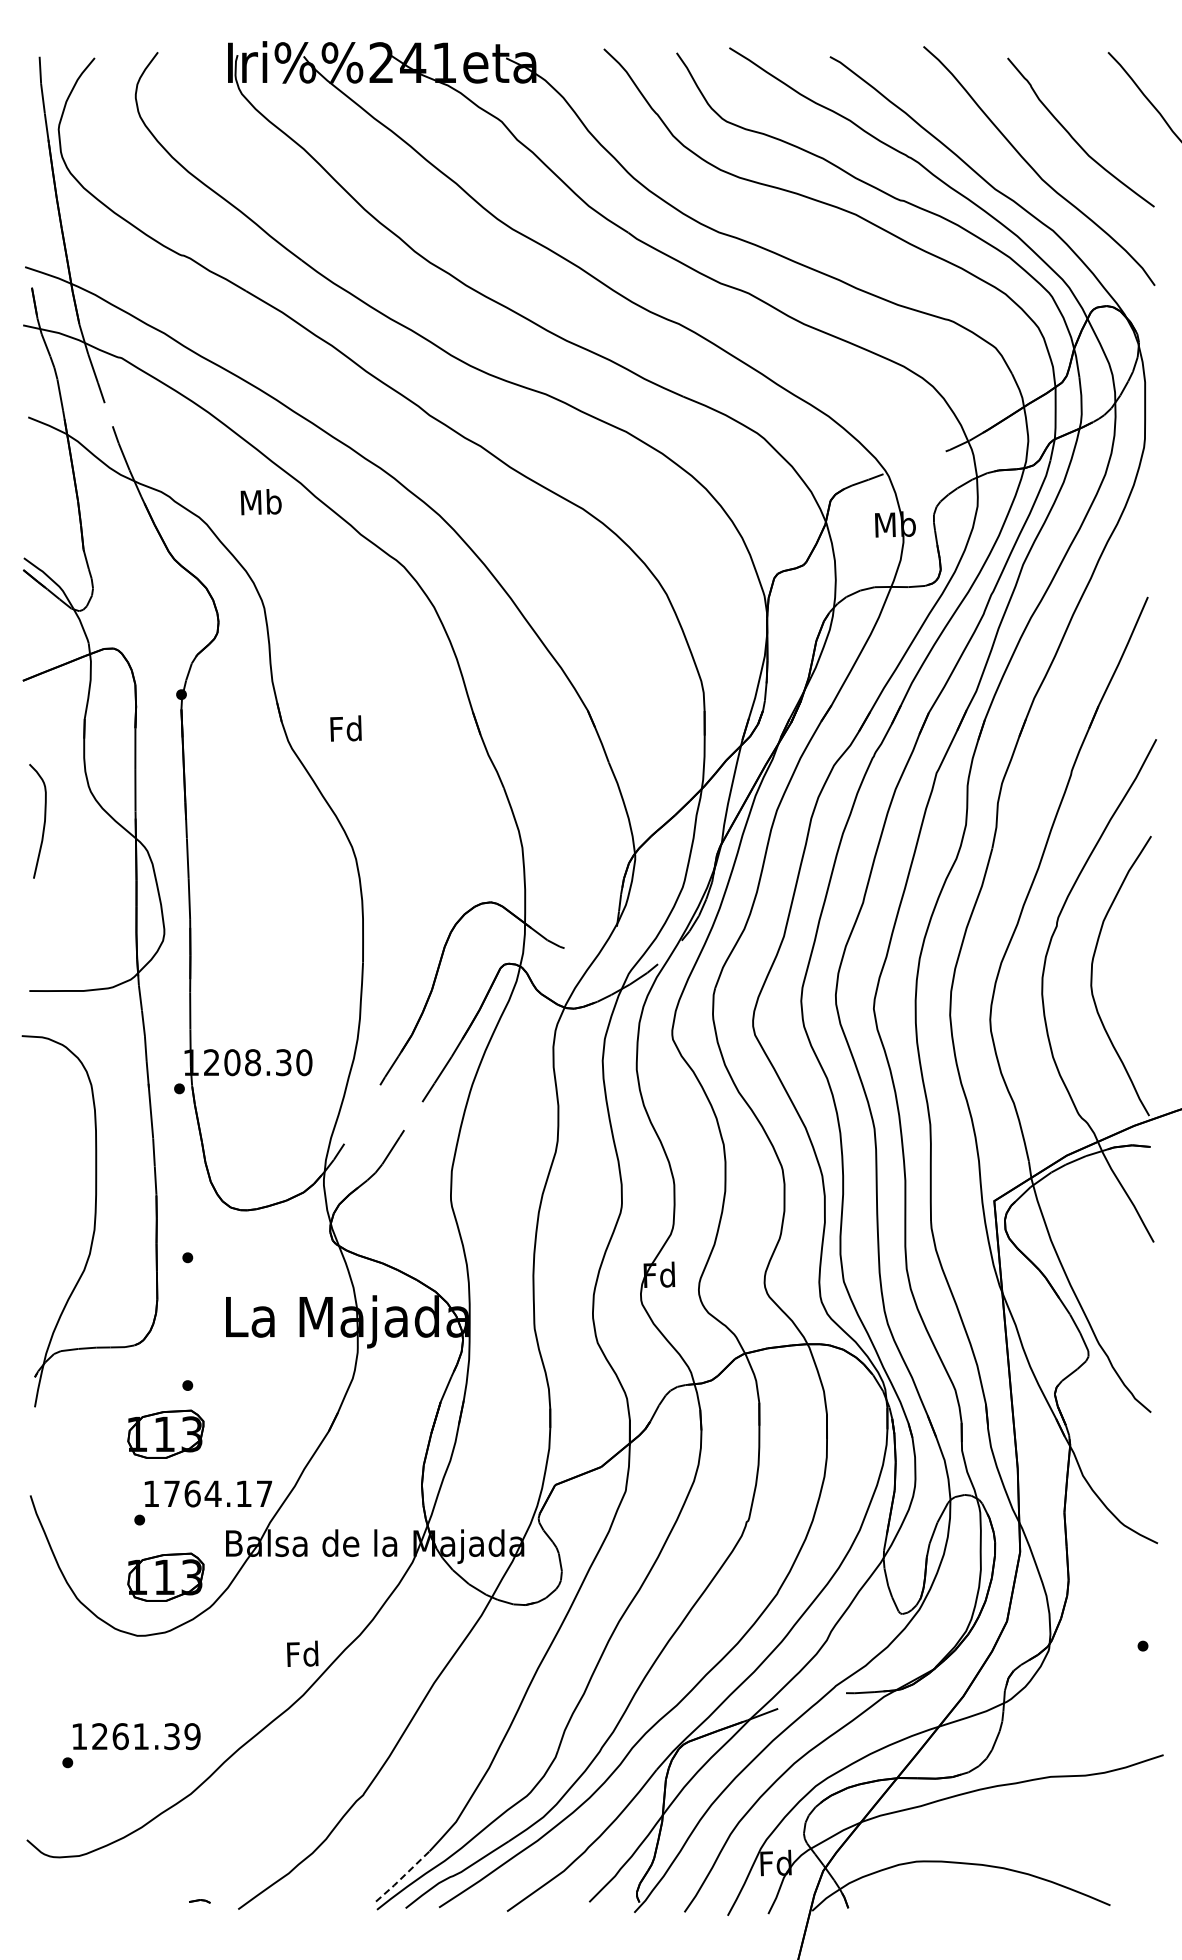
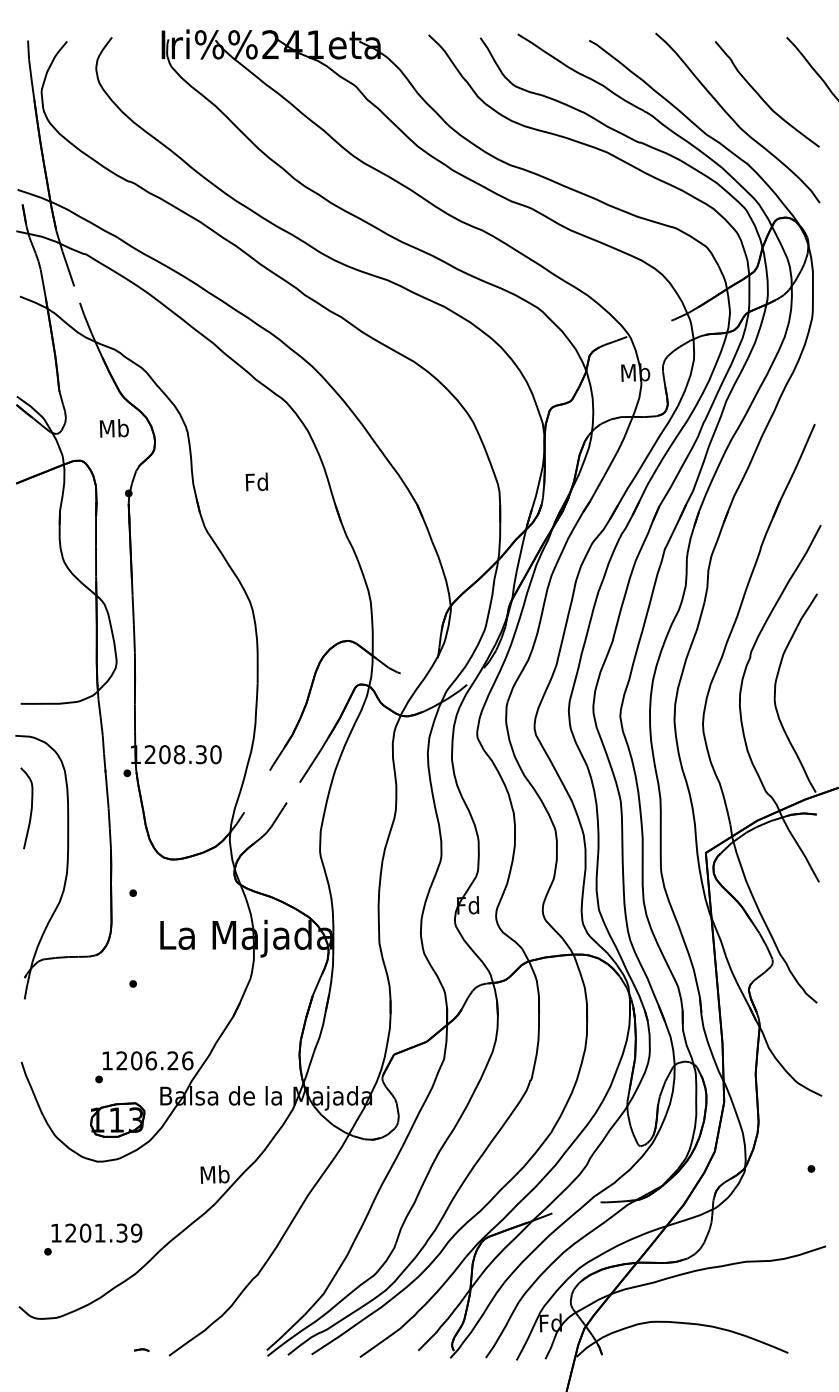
text: (260, 502) -> (113, 428), moved
text: (345, 728) -> (256, 481), moved
curve: (43, 822) -> (30, 809), moved
part: (165, 1433) -> (117, 1017), removed
text: (218, 1493) -> (155, 1060), 1764.17 -> 1206.26
text: (302, 1653) -> (214, 1174), Fd -> Mb
text: (120, 1736) -> (85, 1233), 1261.39 -> 1201.39
line: (402, 1877) -> (285, 1333), dashed -> solid

